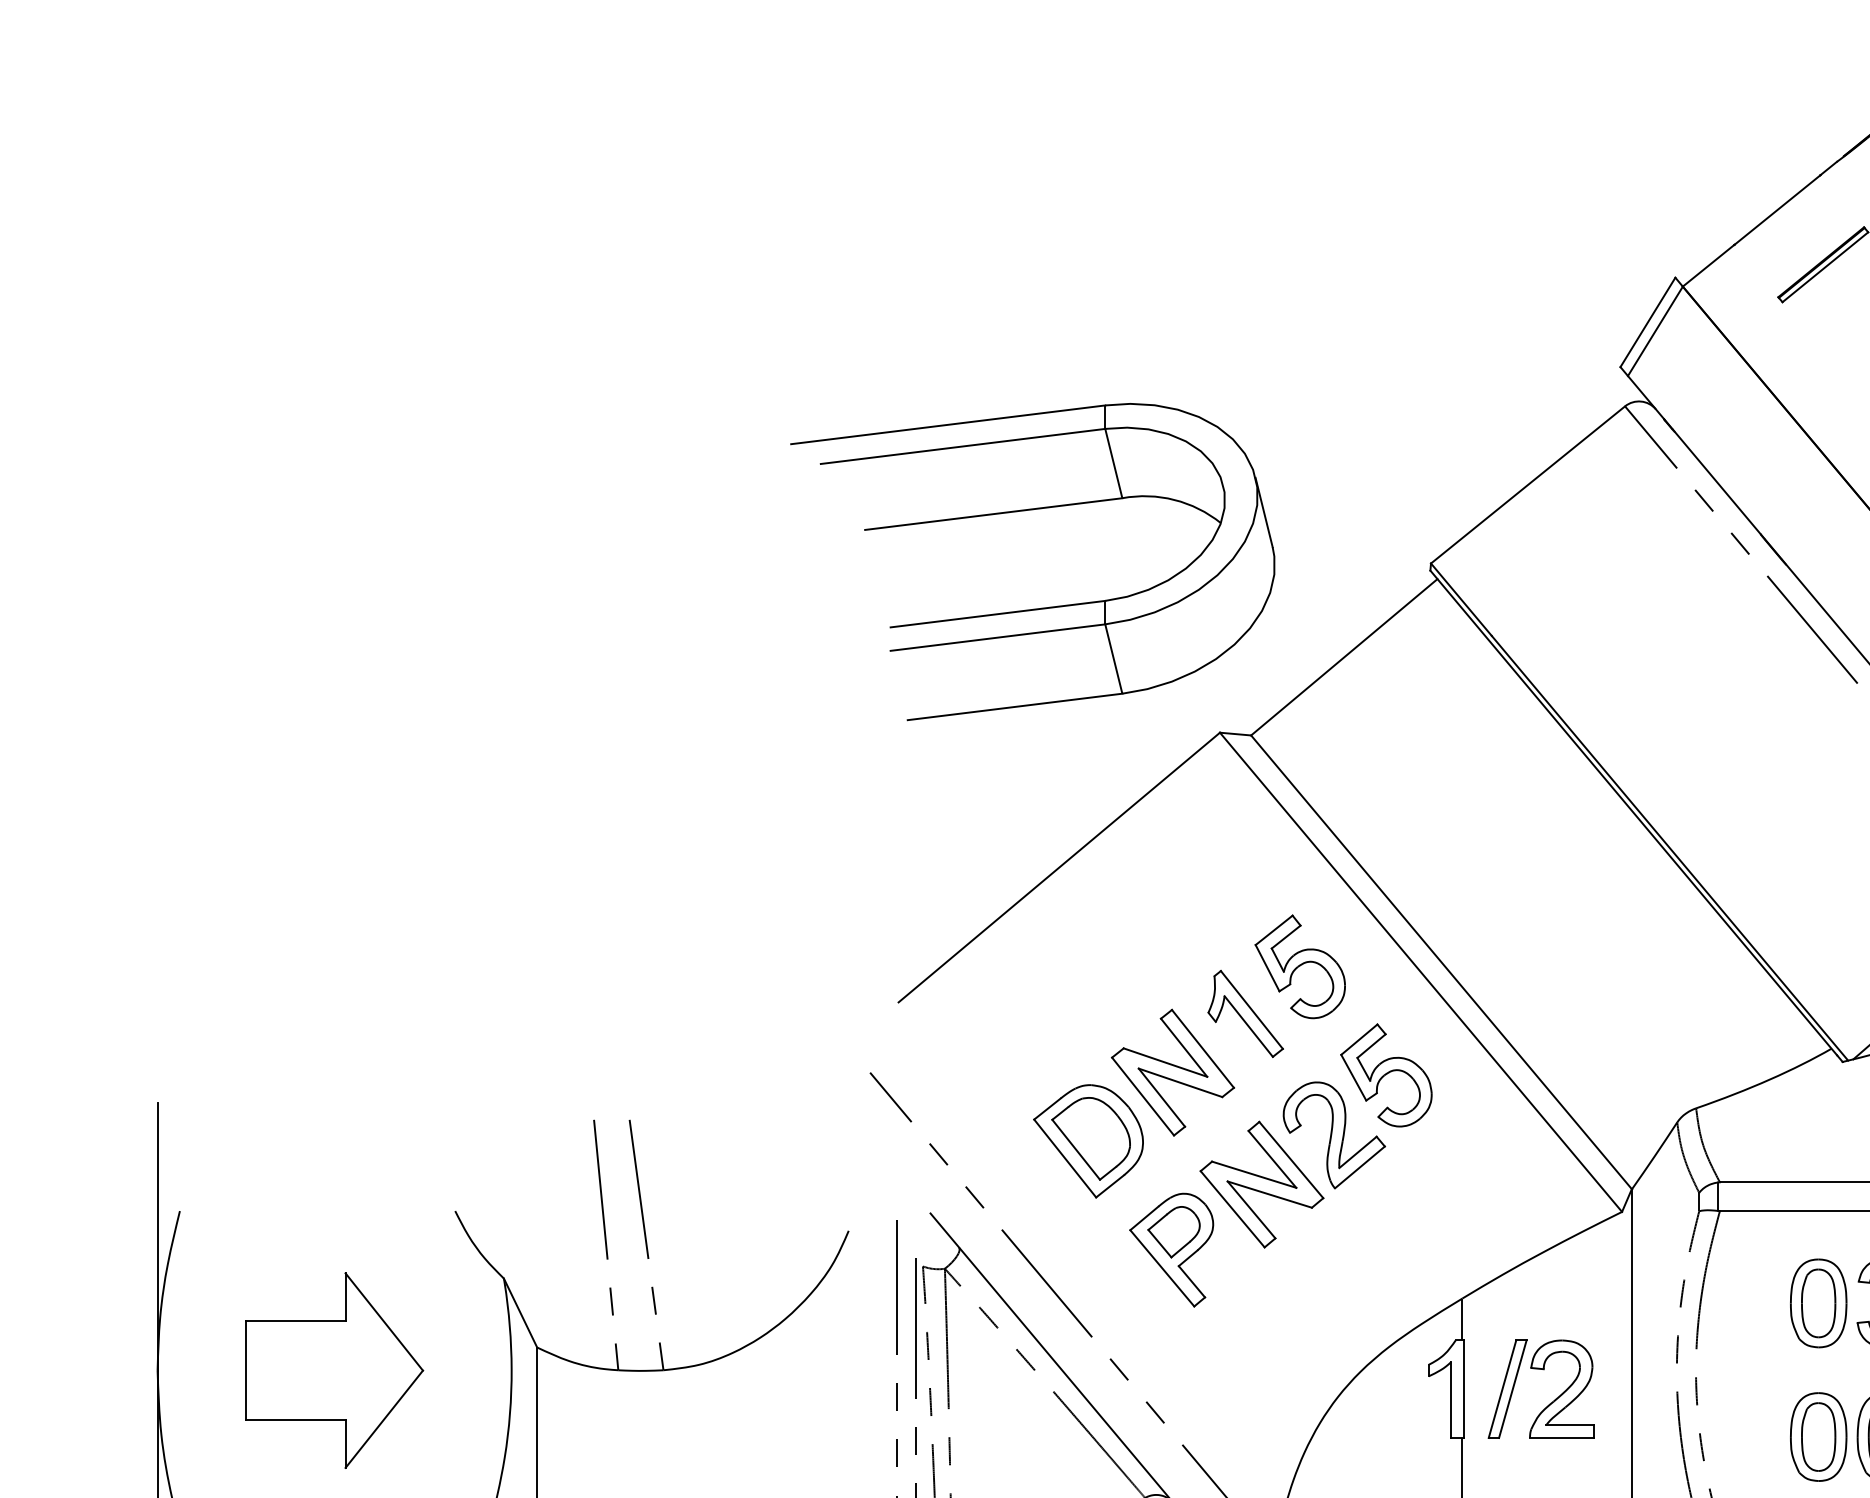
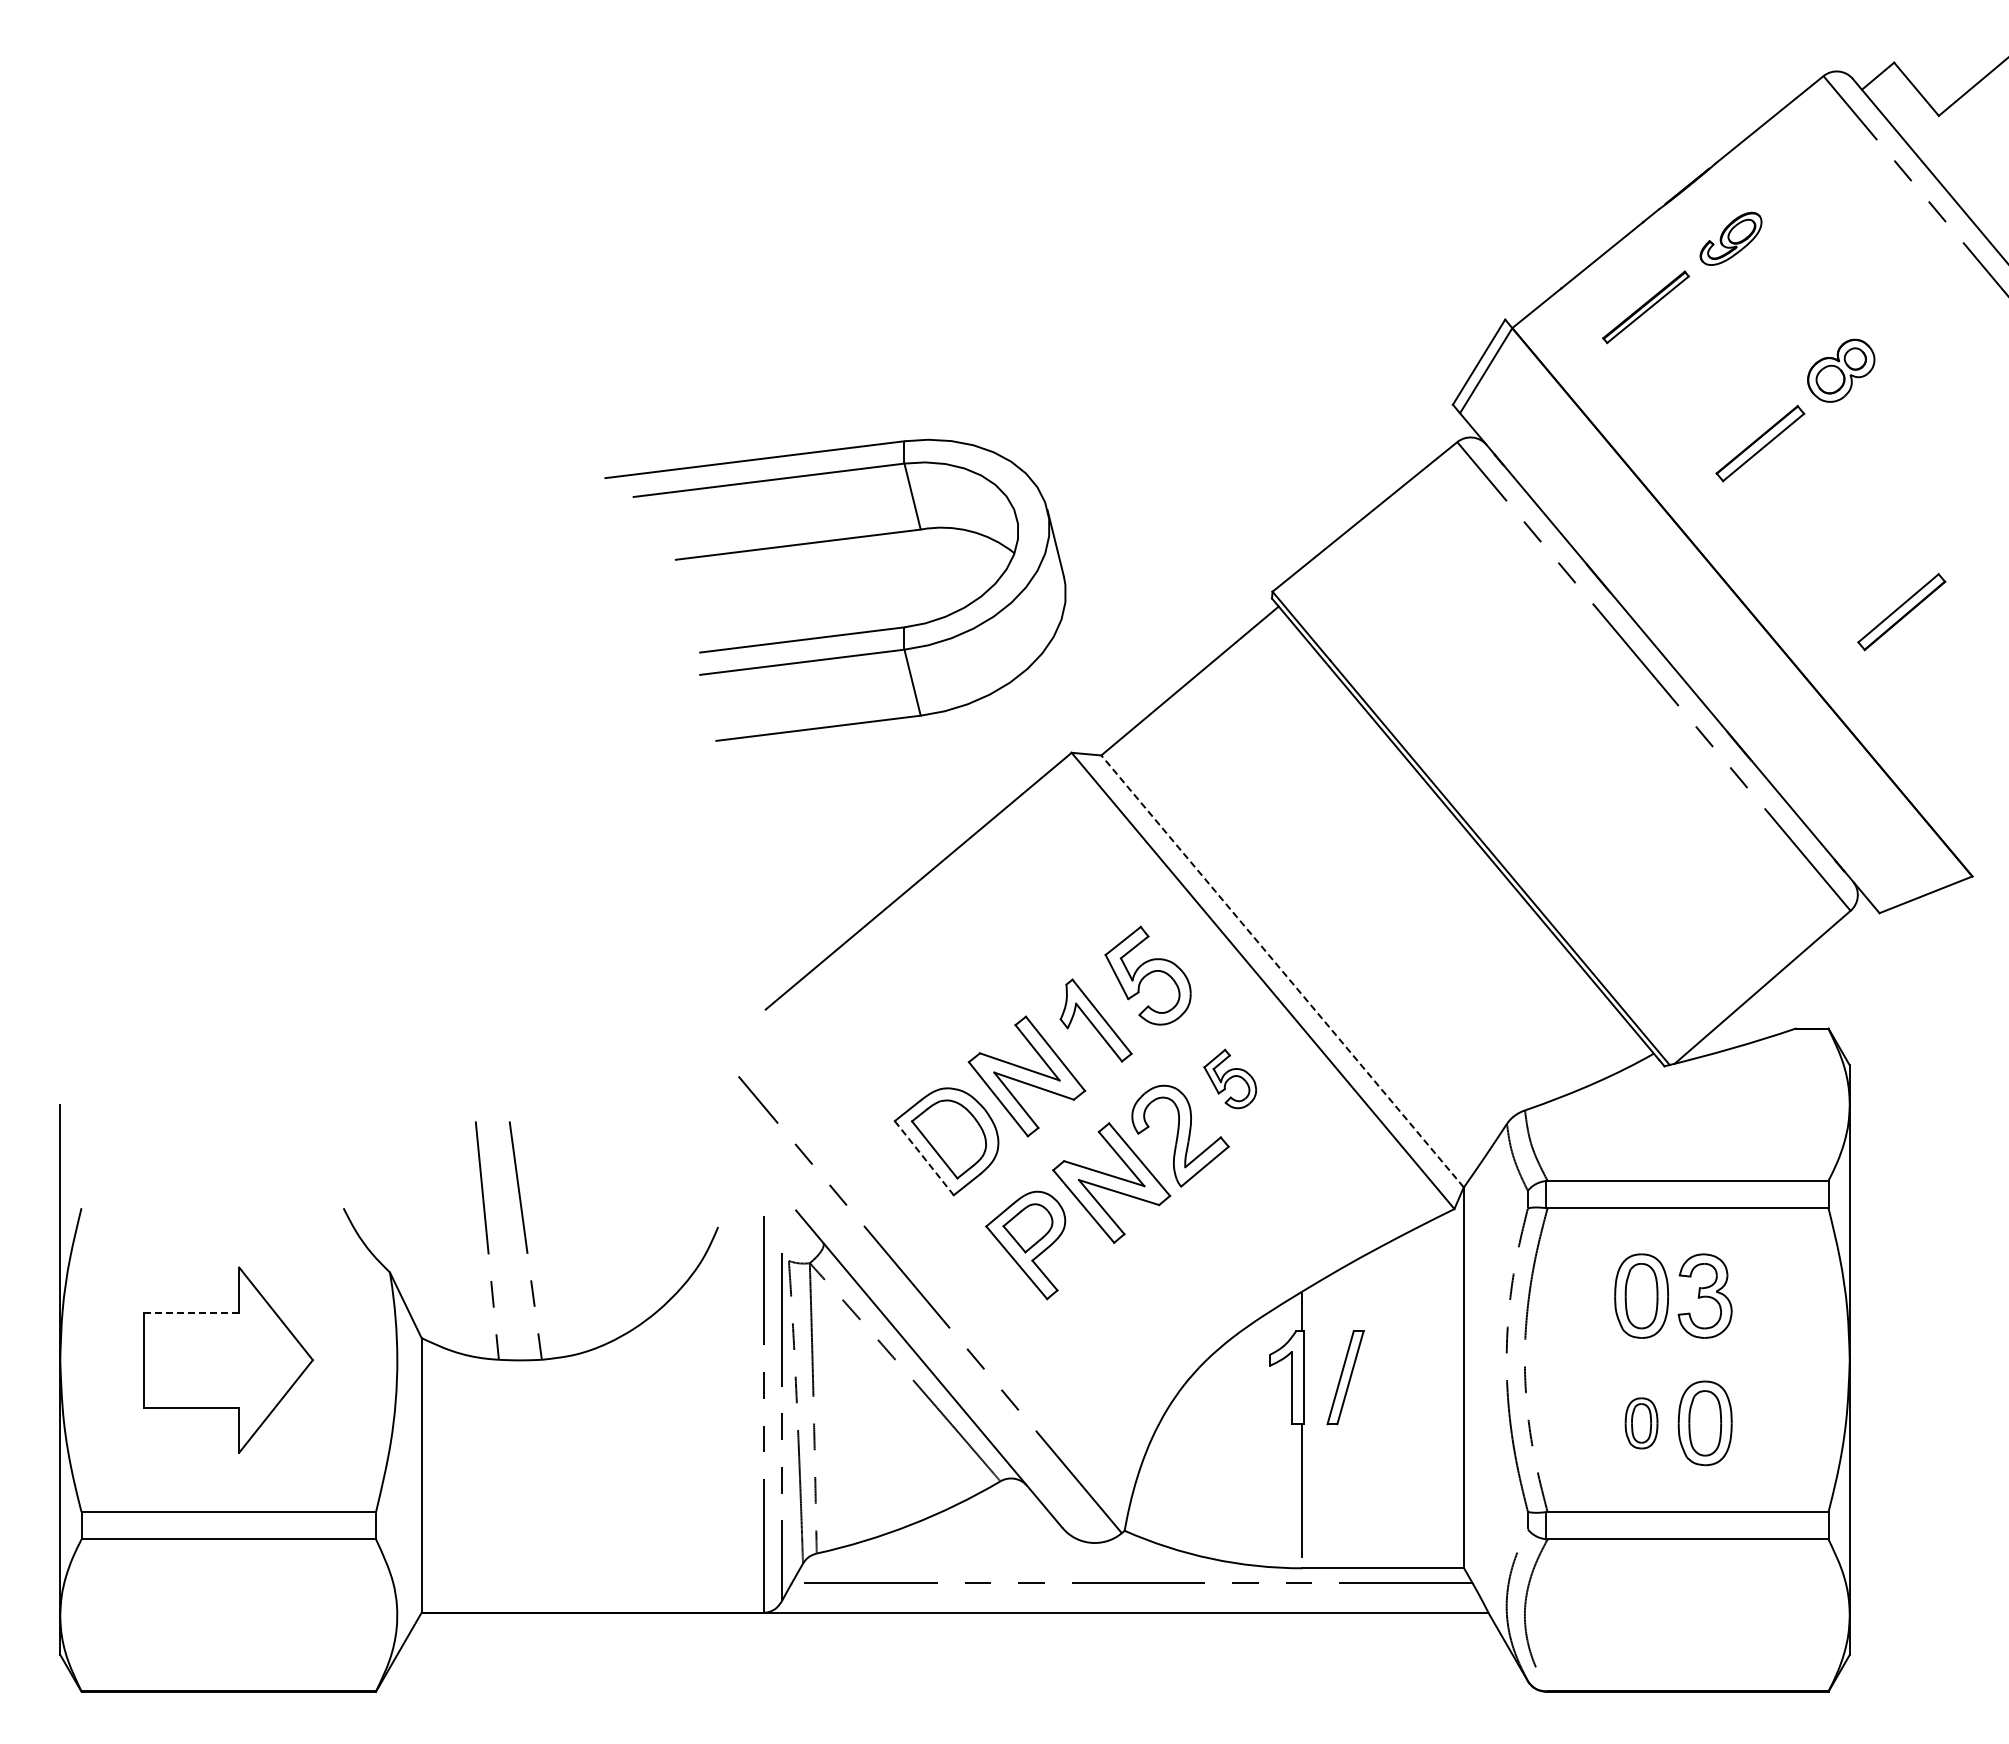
part: (1042, 607) -> (844, 633), moved
line: (1441, 962) -> (1282, 971), solid -> dashed
part: (1386, 1074) -> (1230, 1078), size x0.6
line: (1065, 1158) -> (924, 1158), solid -> dashed
line: (295, 1320) -> (191, 1312), solid -> dashed
part: (1561, 1388) -> (1396, 1377), removed
part: (1818, 1437) -> (1641, 1423), size x0.6

